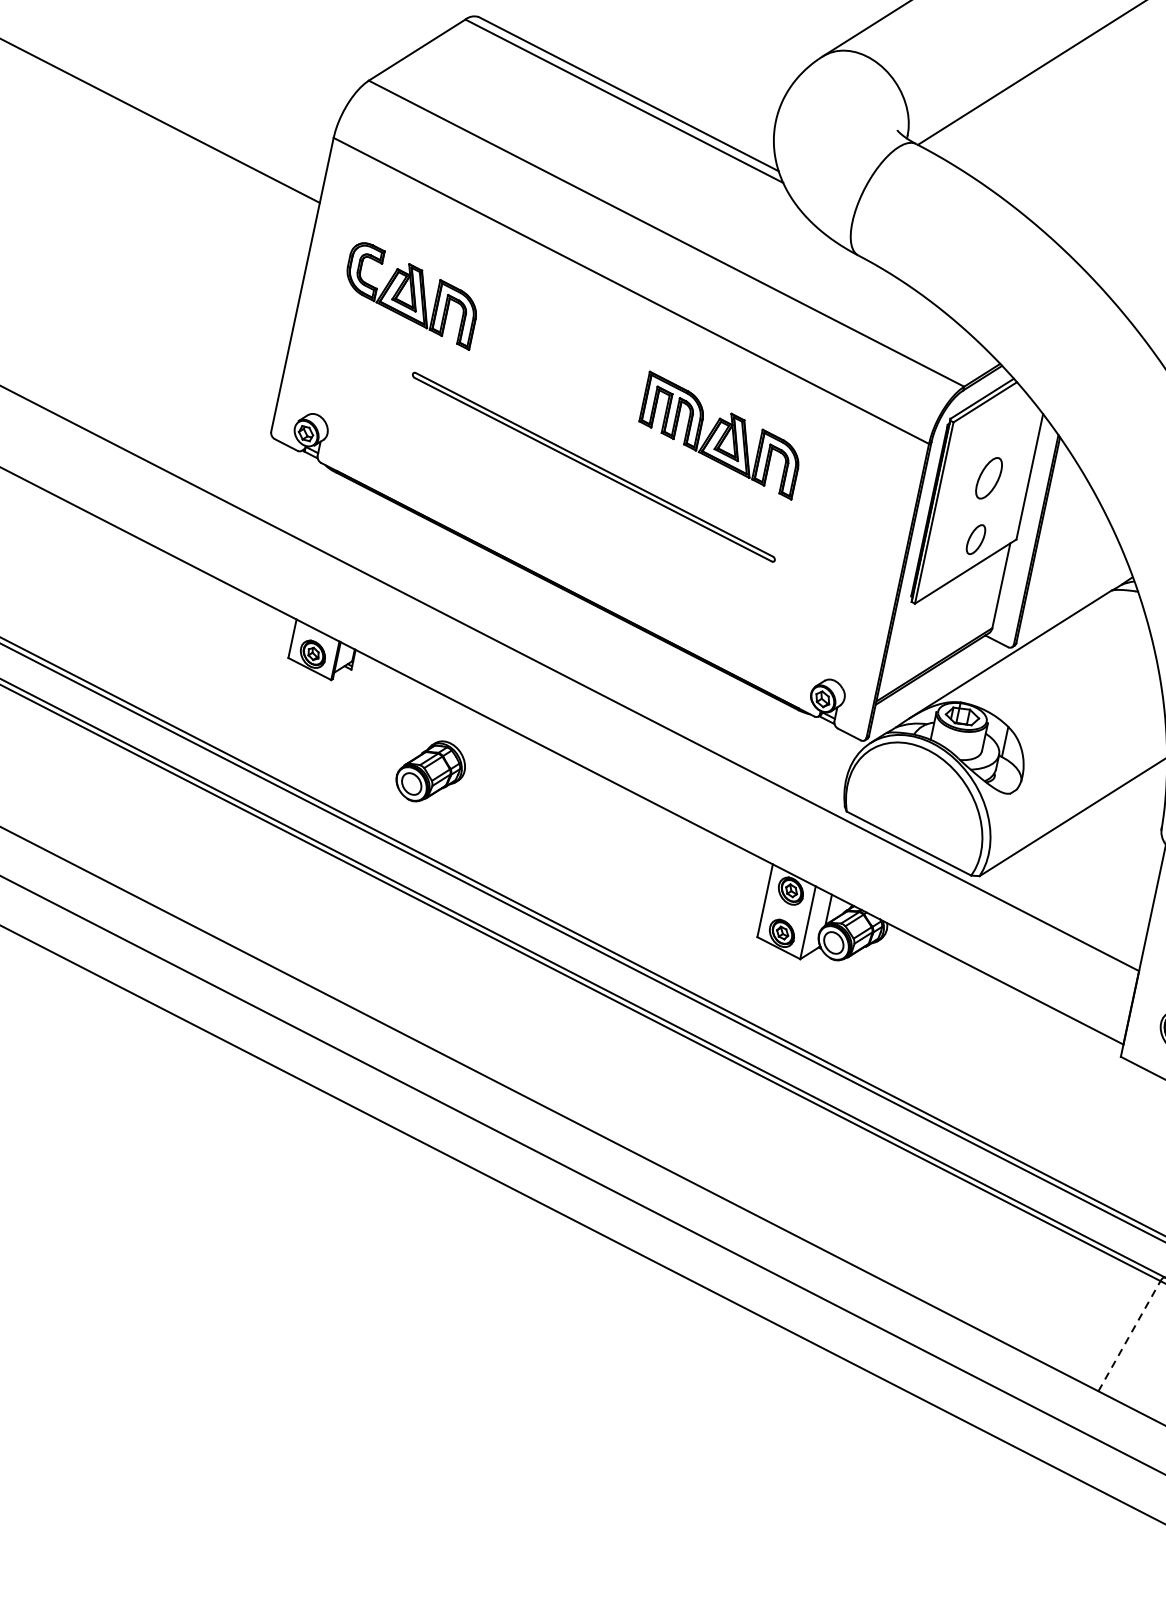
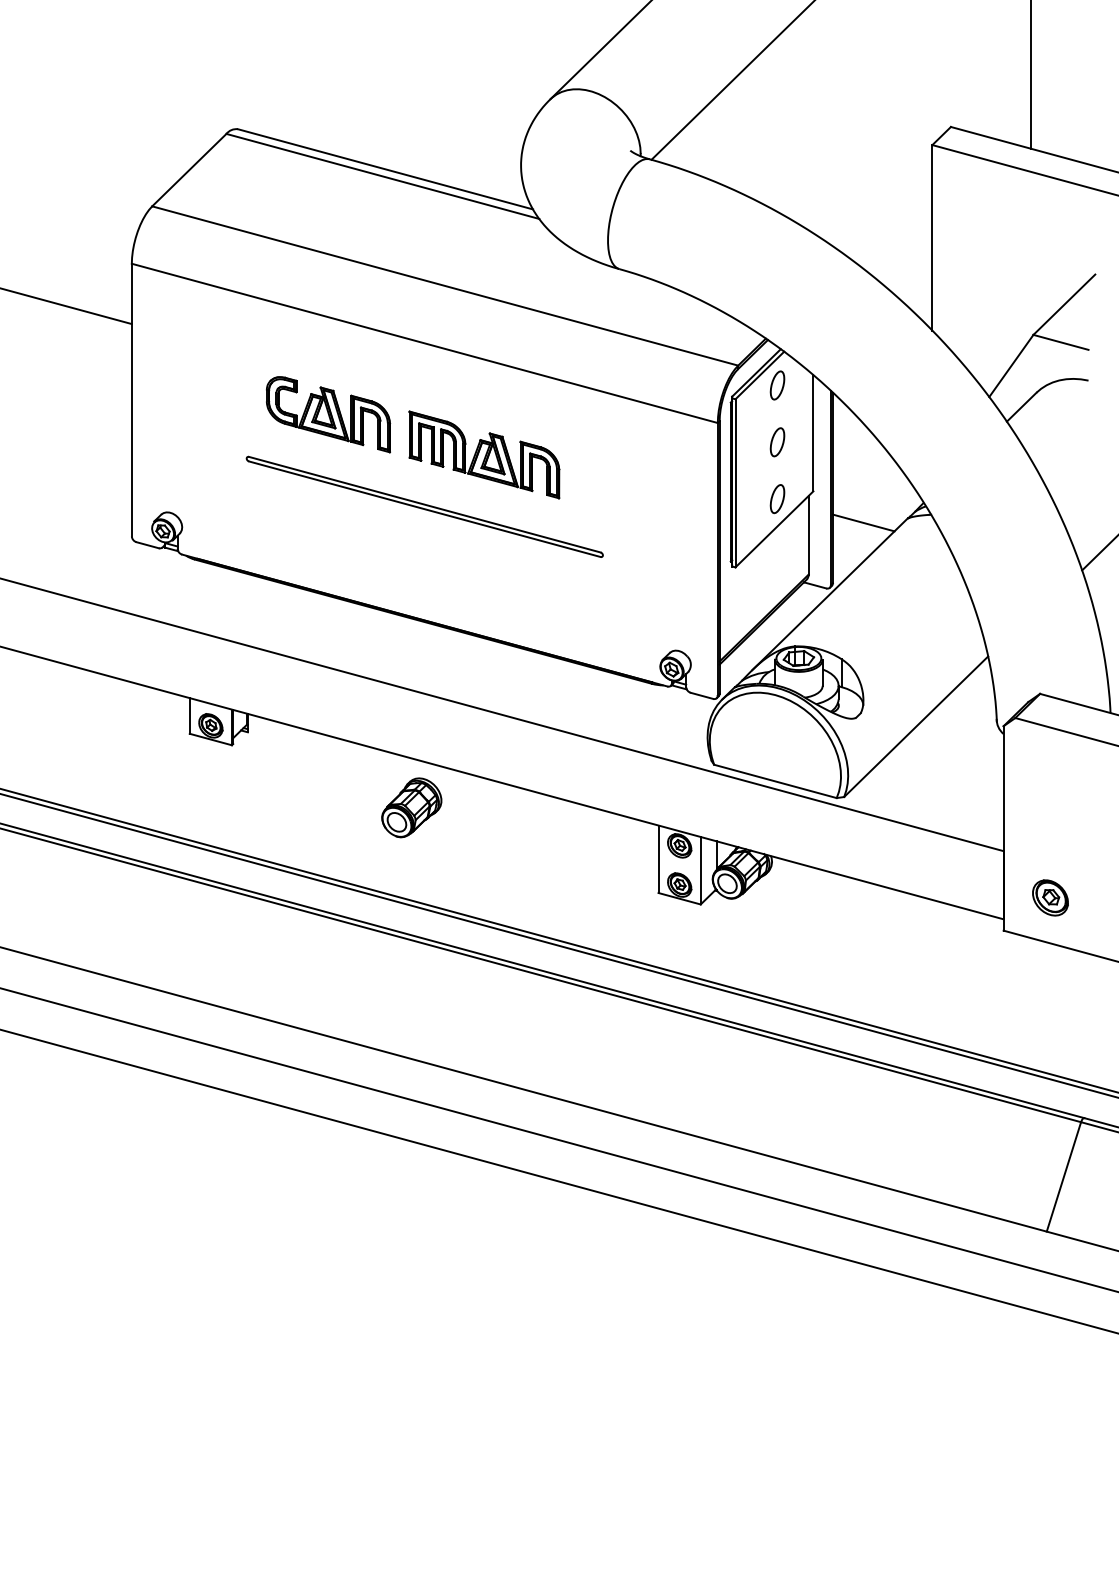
part: (411, 295) -> (328, 414), moved
part: (1002, 417) -> (777, 385), added
part: (720, 435) -> (484, 454), moved
part: (988, 478) -> (777, 442), size x0.71
line: (1063, 584) -> (863, 522), added
part: (430, 771) -> (411, 807), moved
line: (1130, 1335) -> (1064, 1176), dashed -> solid

